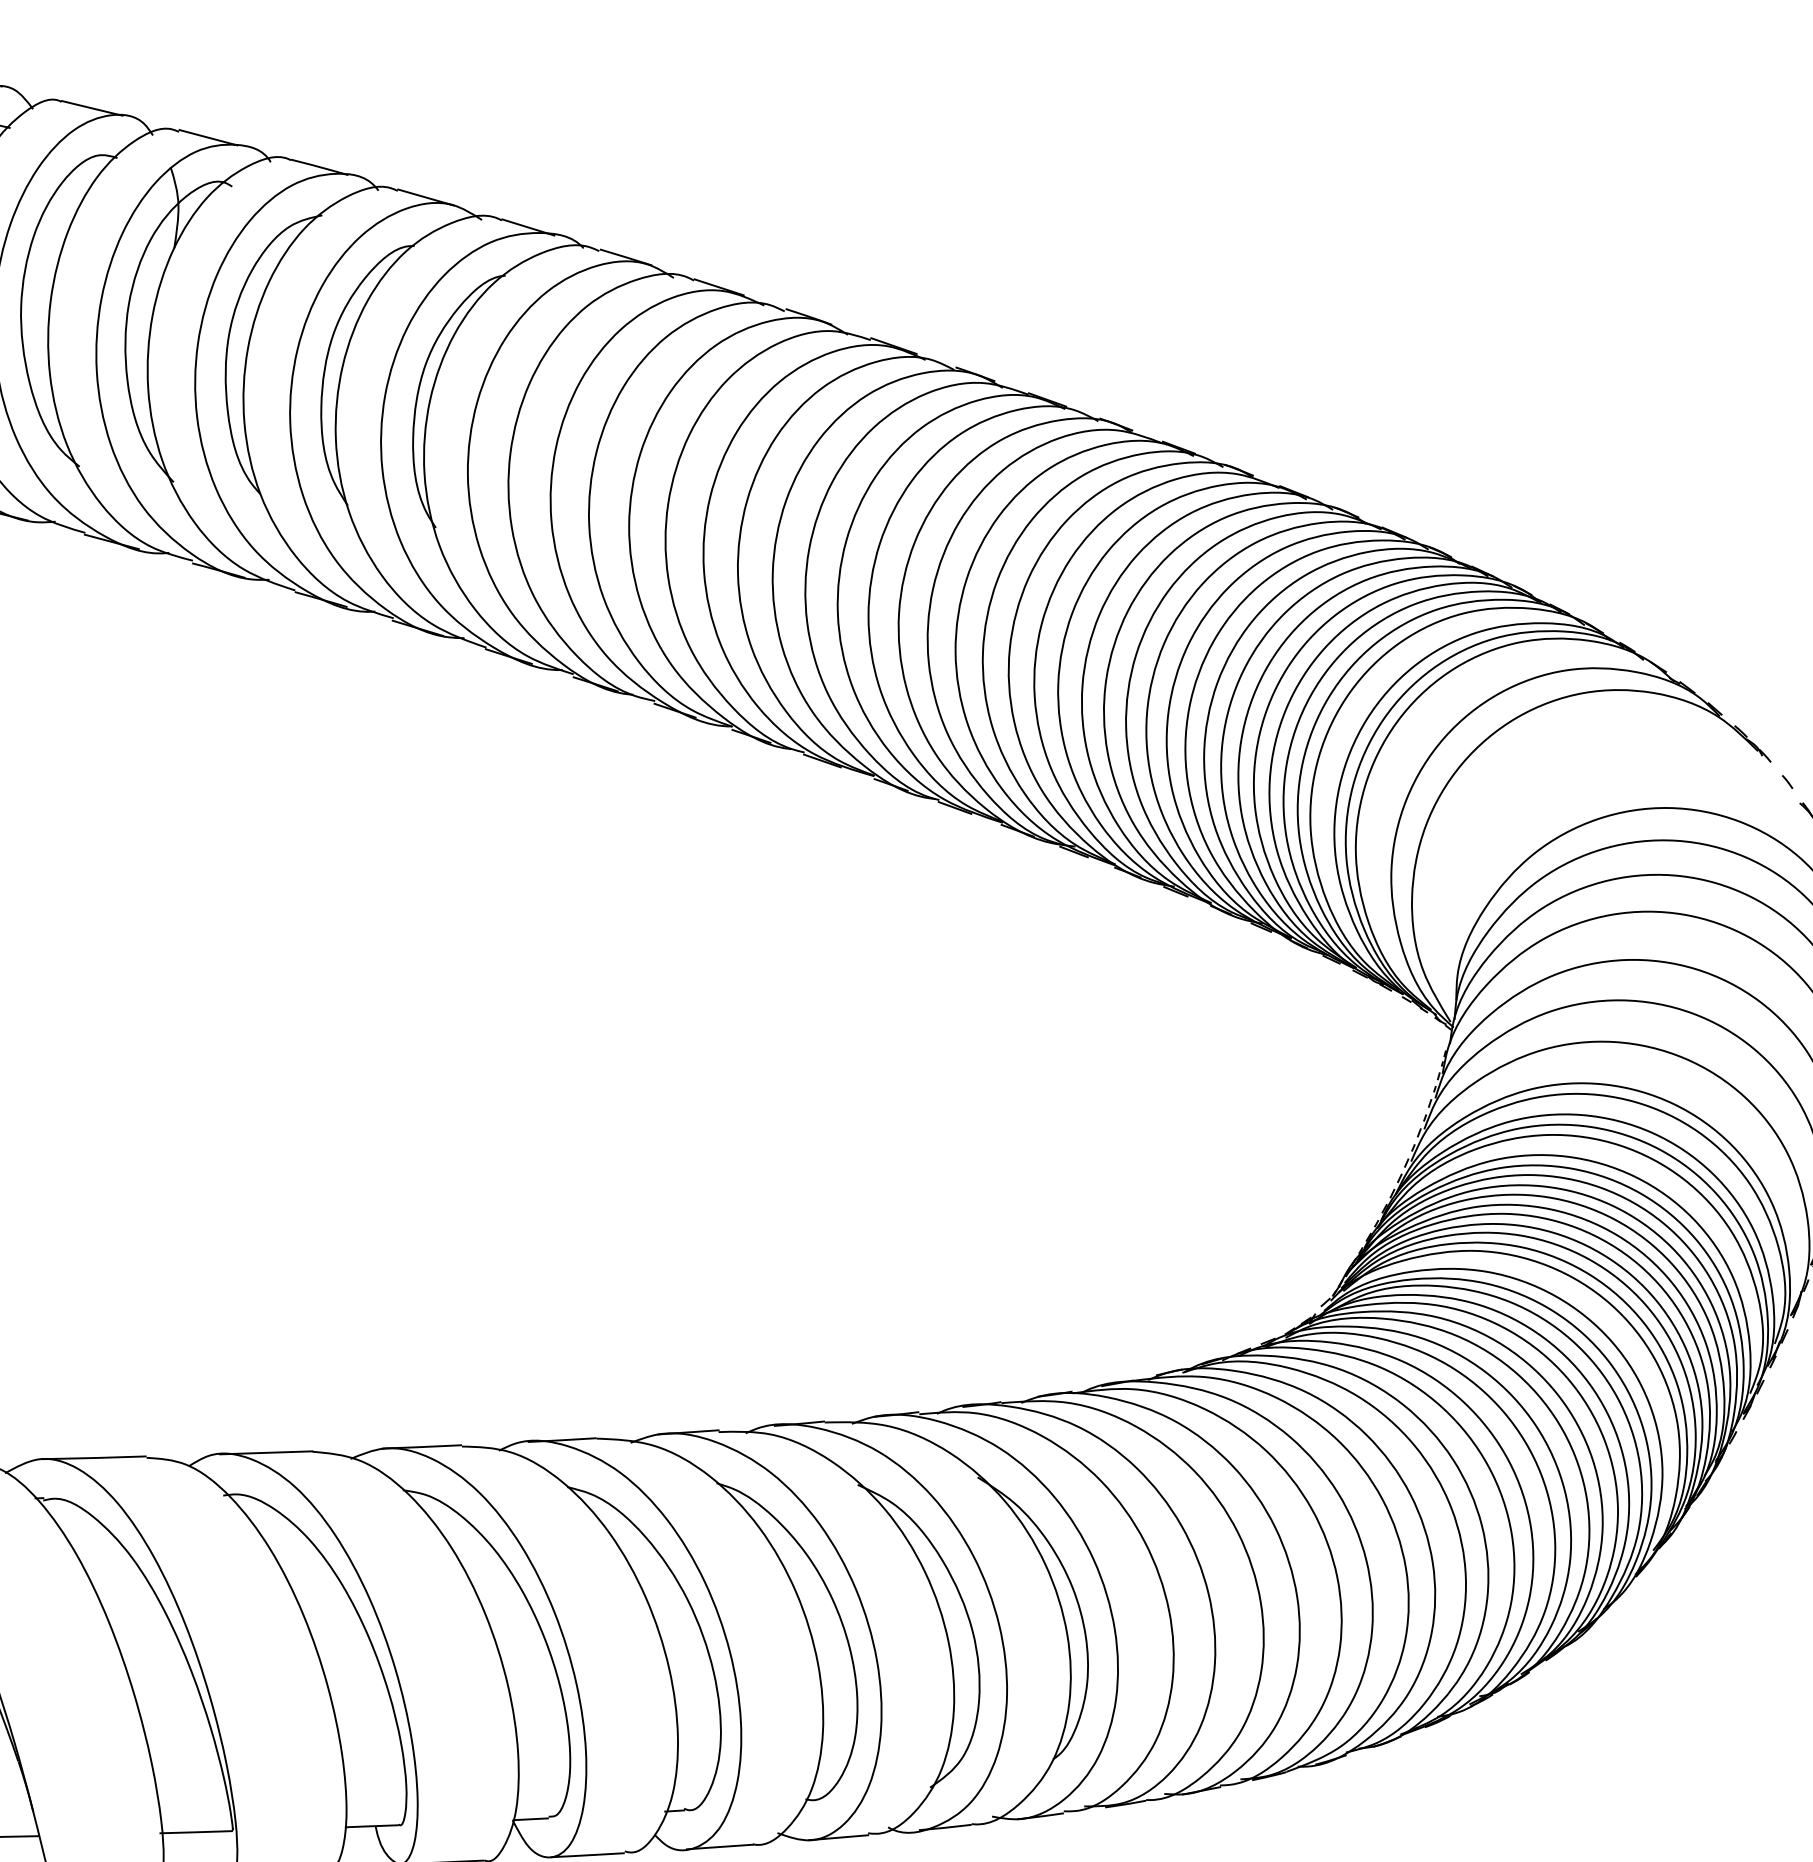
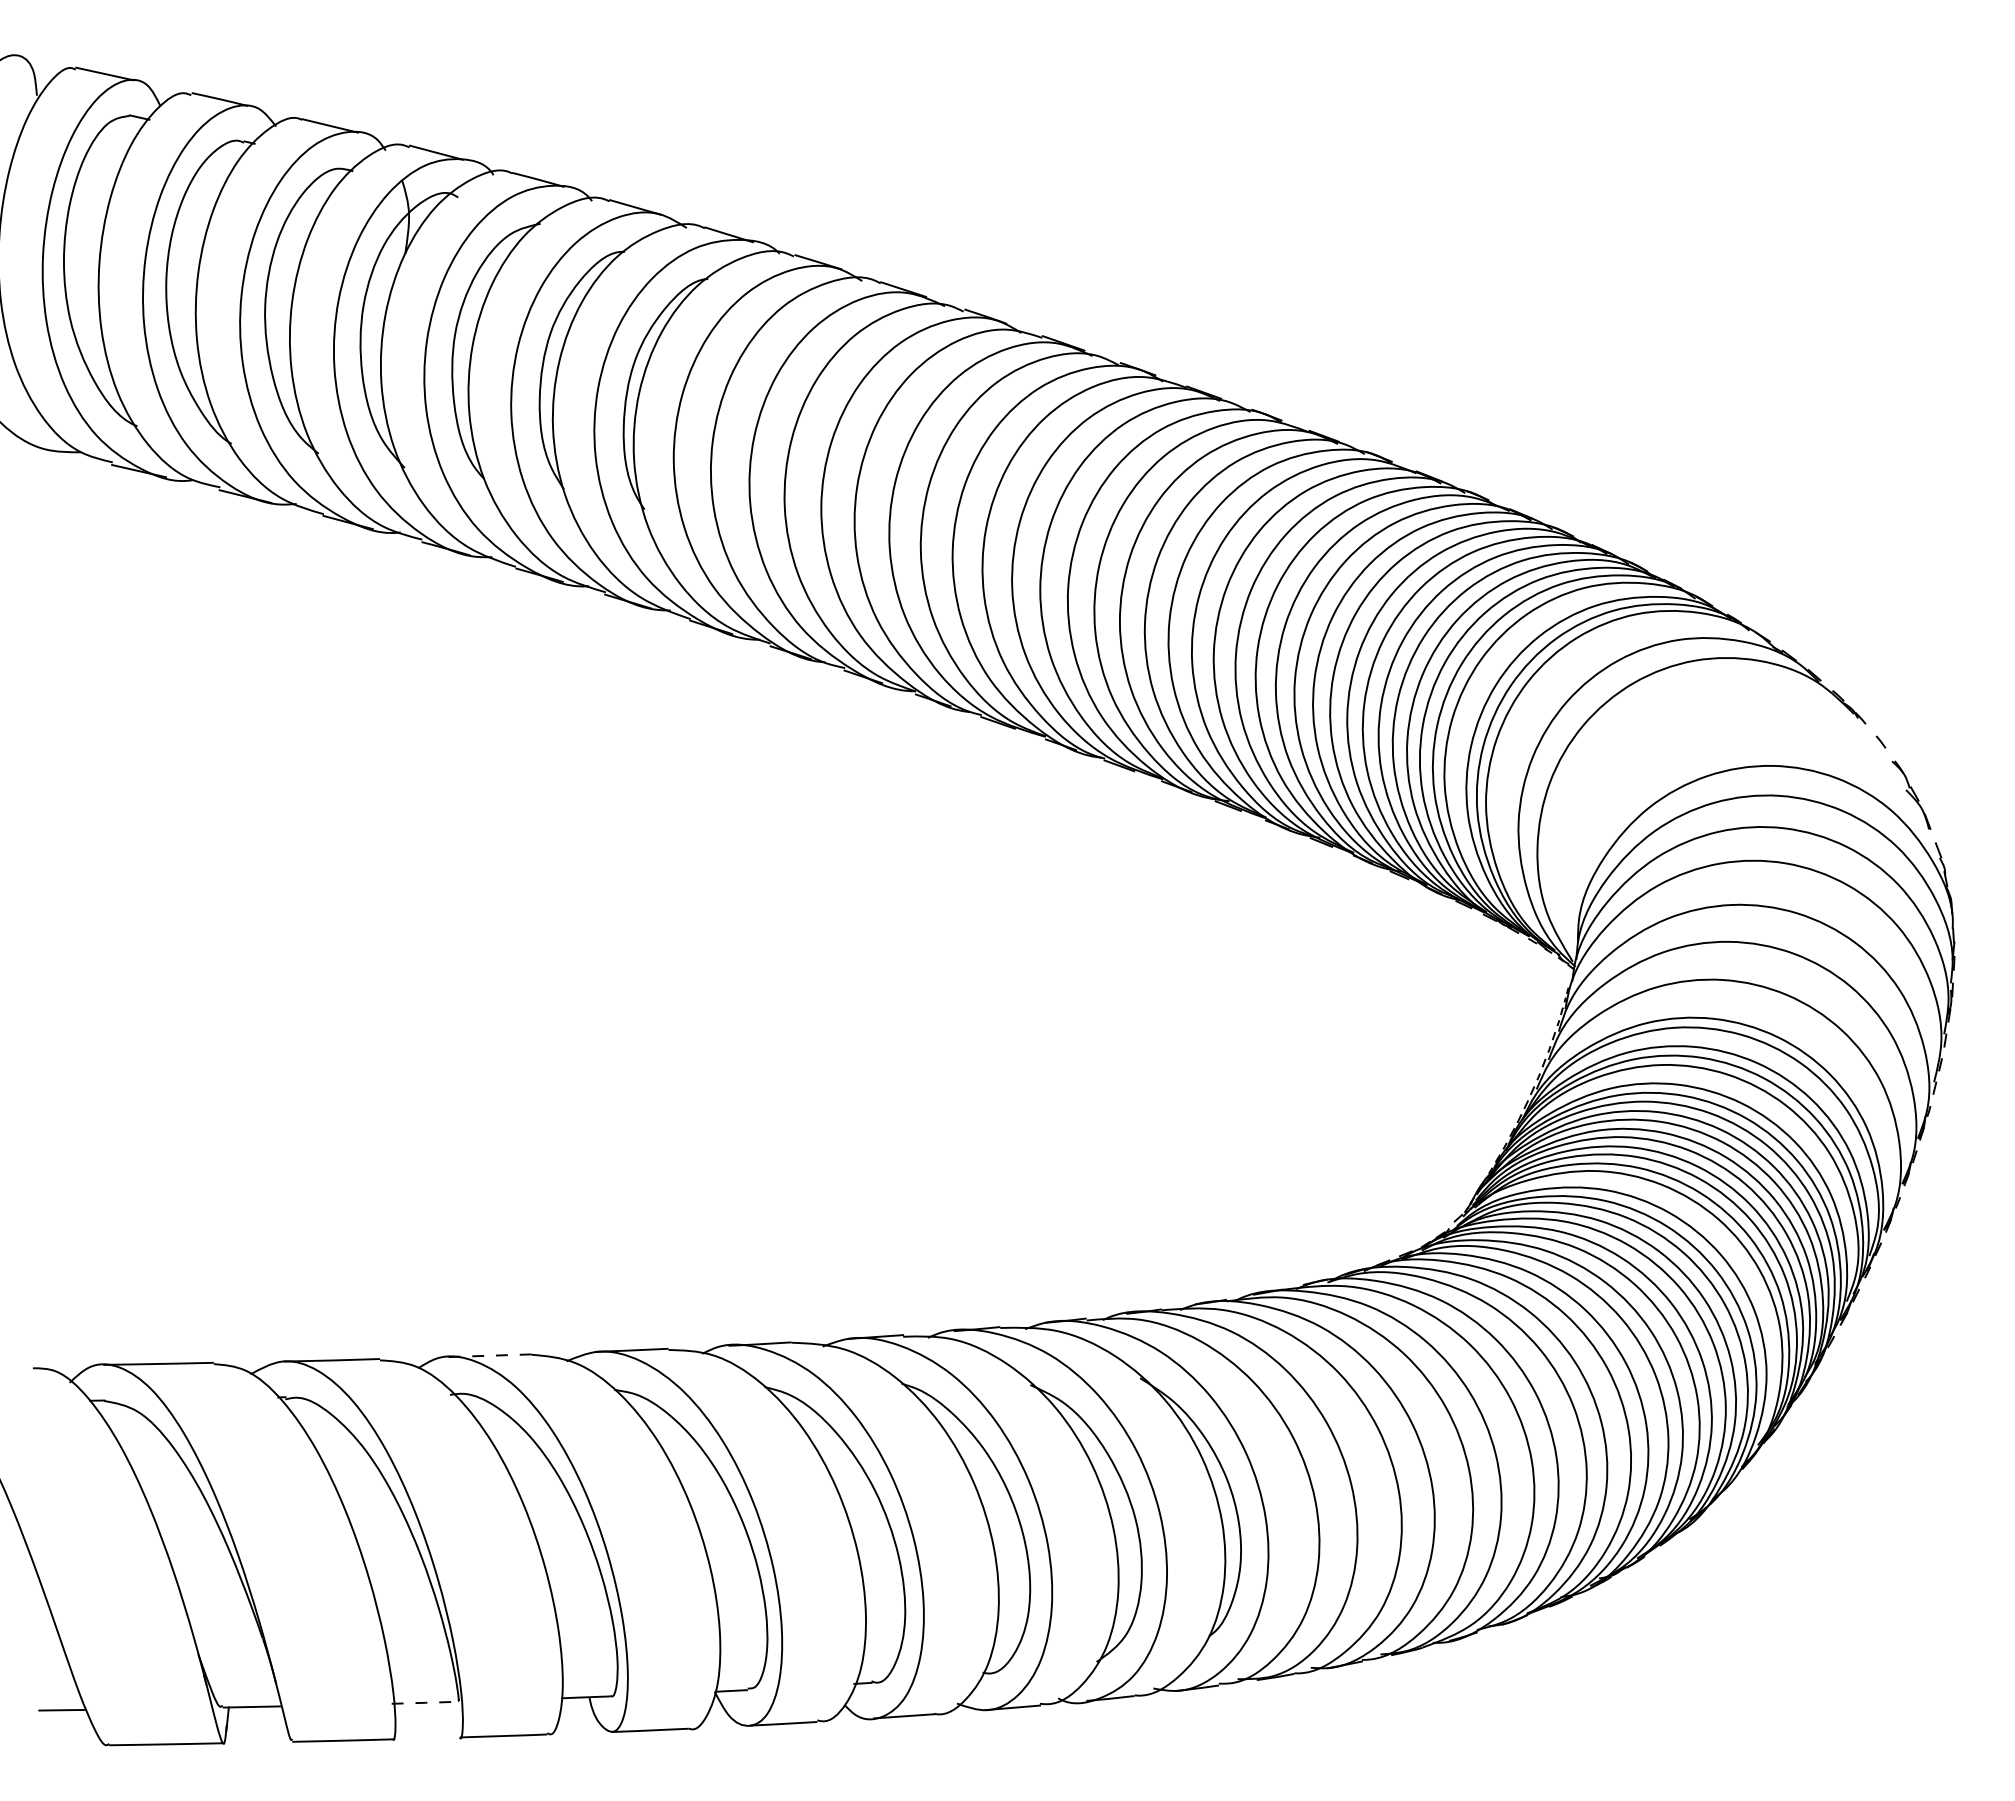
line: (265, 1452) -> (488, 1355), solid -> dashed
line: (196, 1831) -> (425, 1702), solid -> dashed

